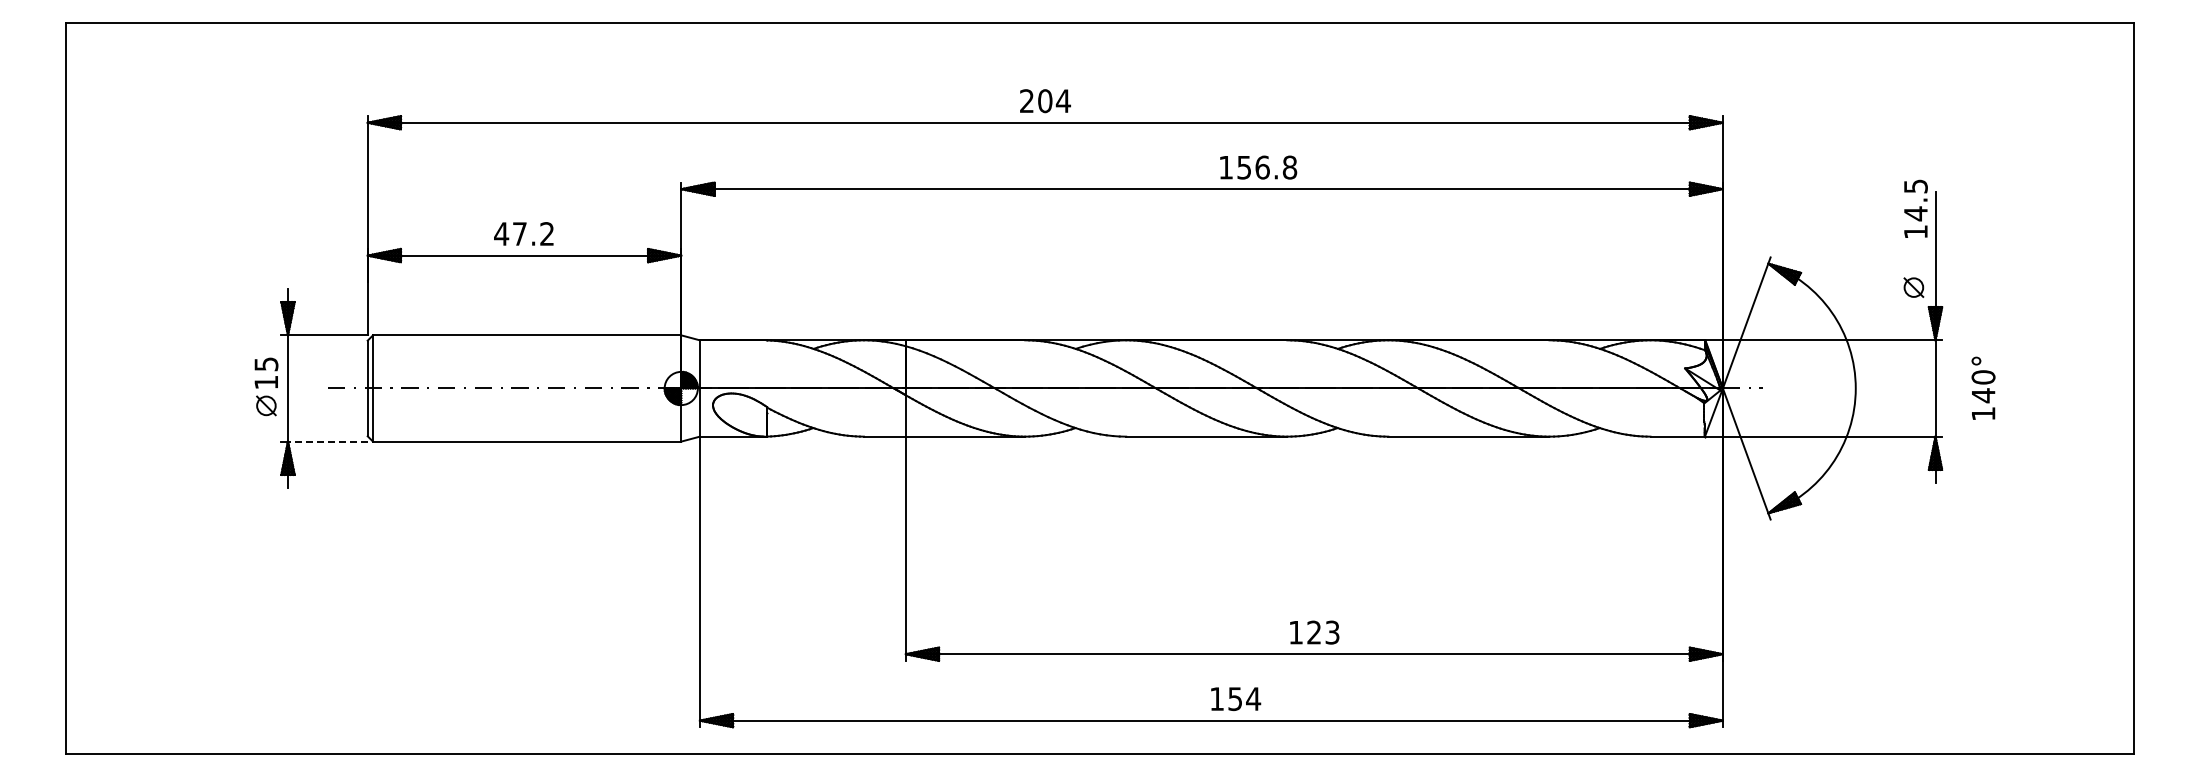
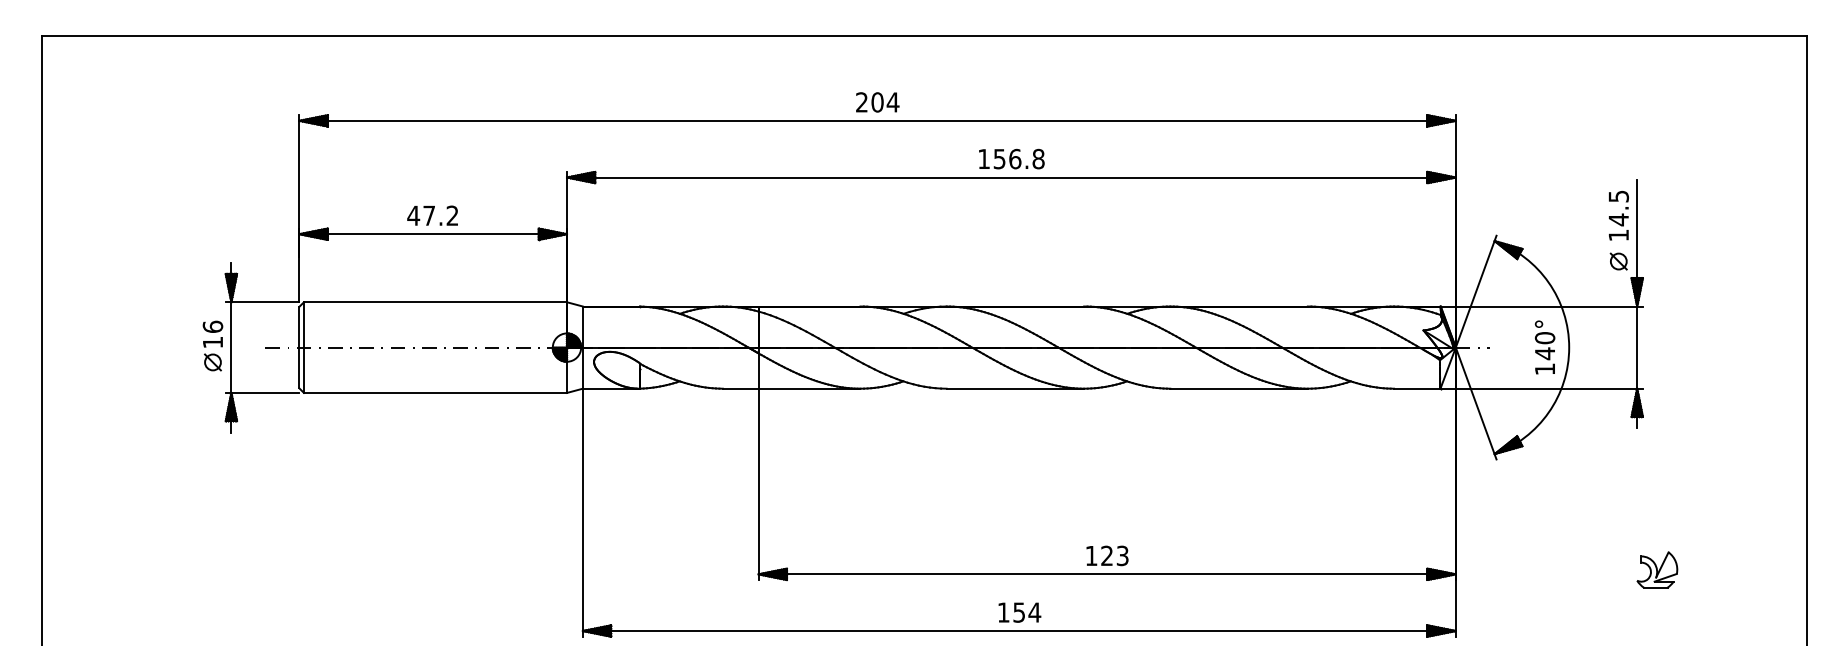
text: (1258, 167) -> (1011, 159), moved
text: (1915, 208) -> (1618, 215), moved
text: (266, 364) -> (213, 327), 15 -> 16
text: (1983, 387) -> (1545, 346), moved
line: (327, 441) -> (265, 392), dashed -> solid
part: (1959, 648) -> (1657, 569), added
text: (1236, 698) -> (1020, 612), moved

